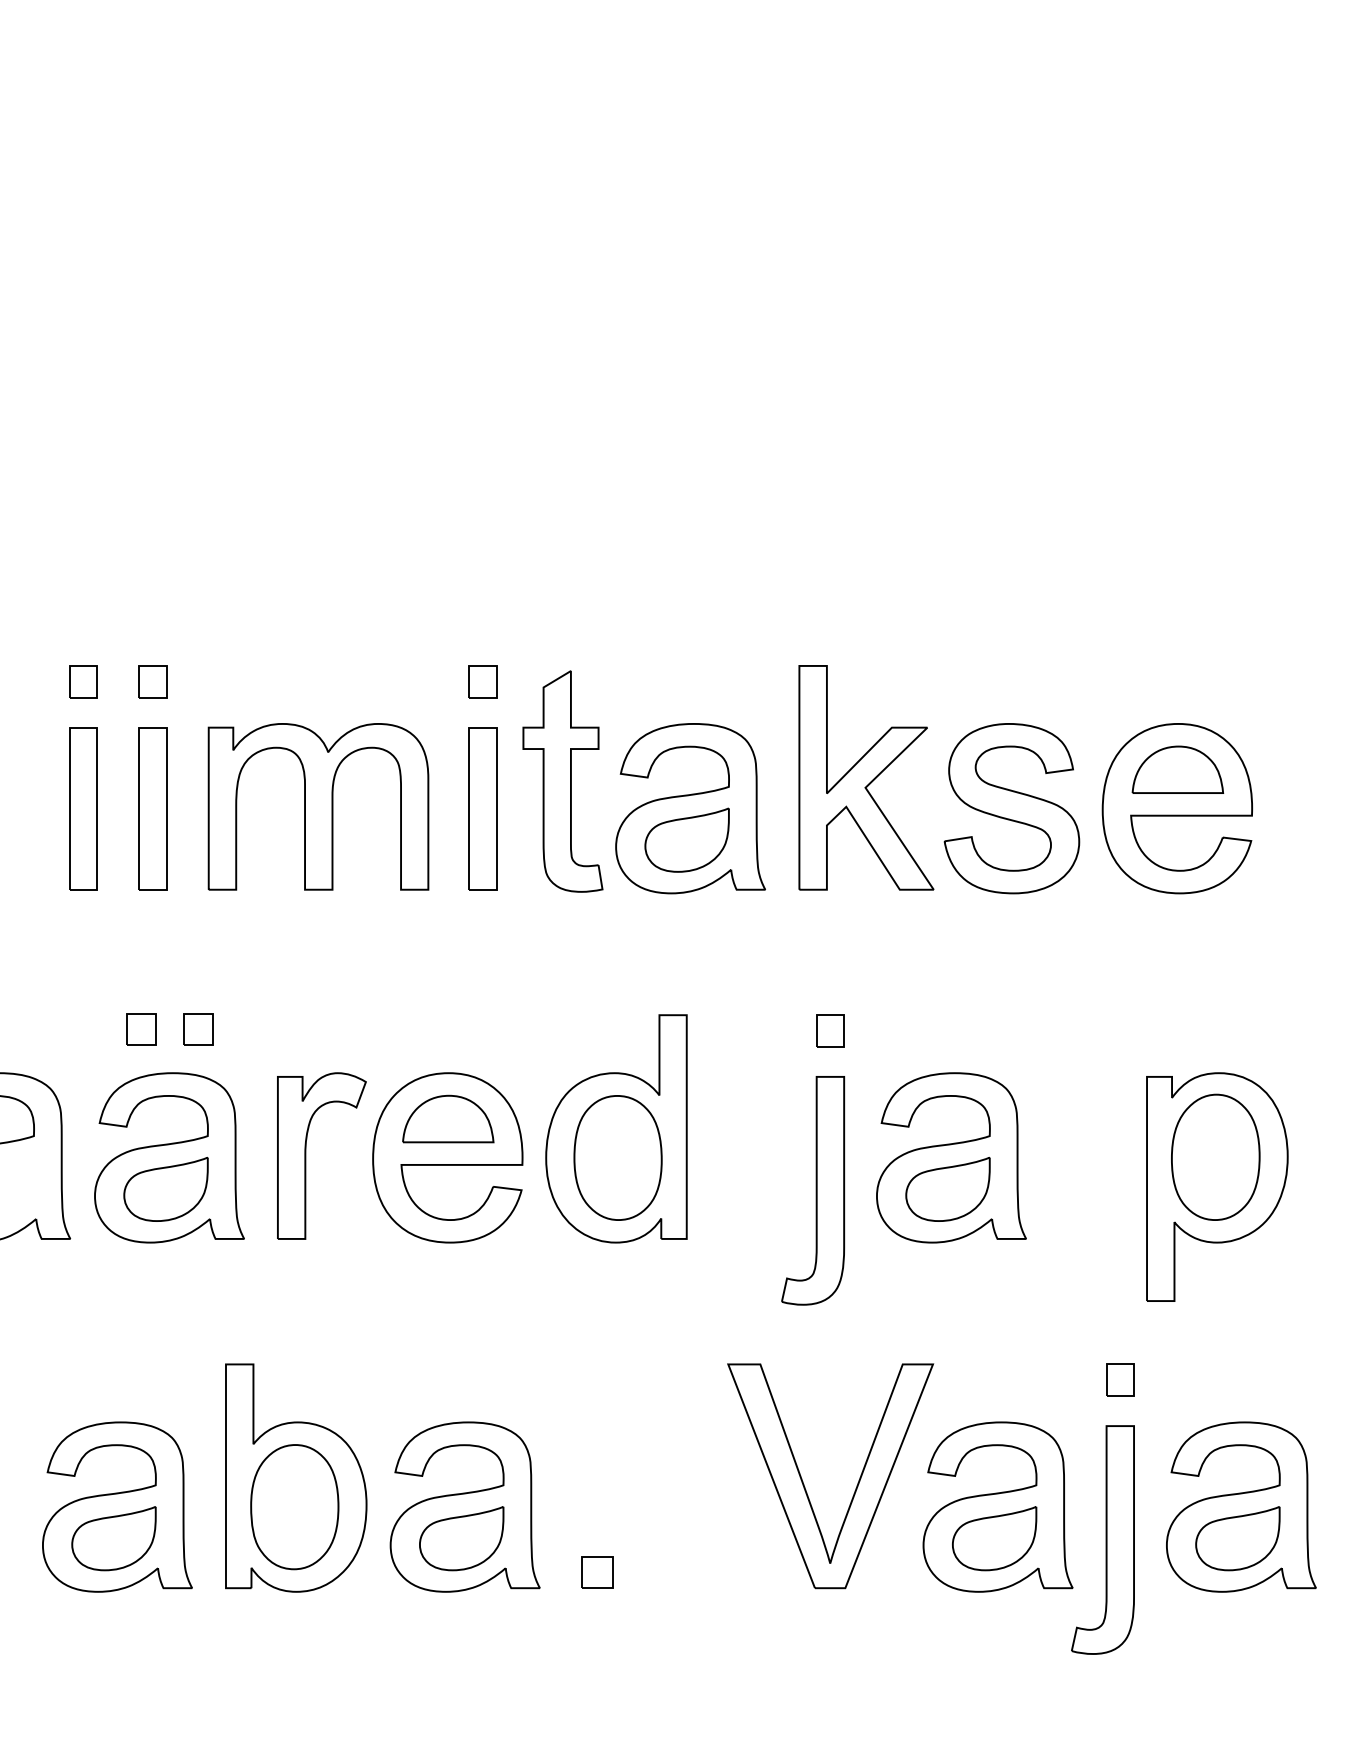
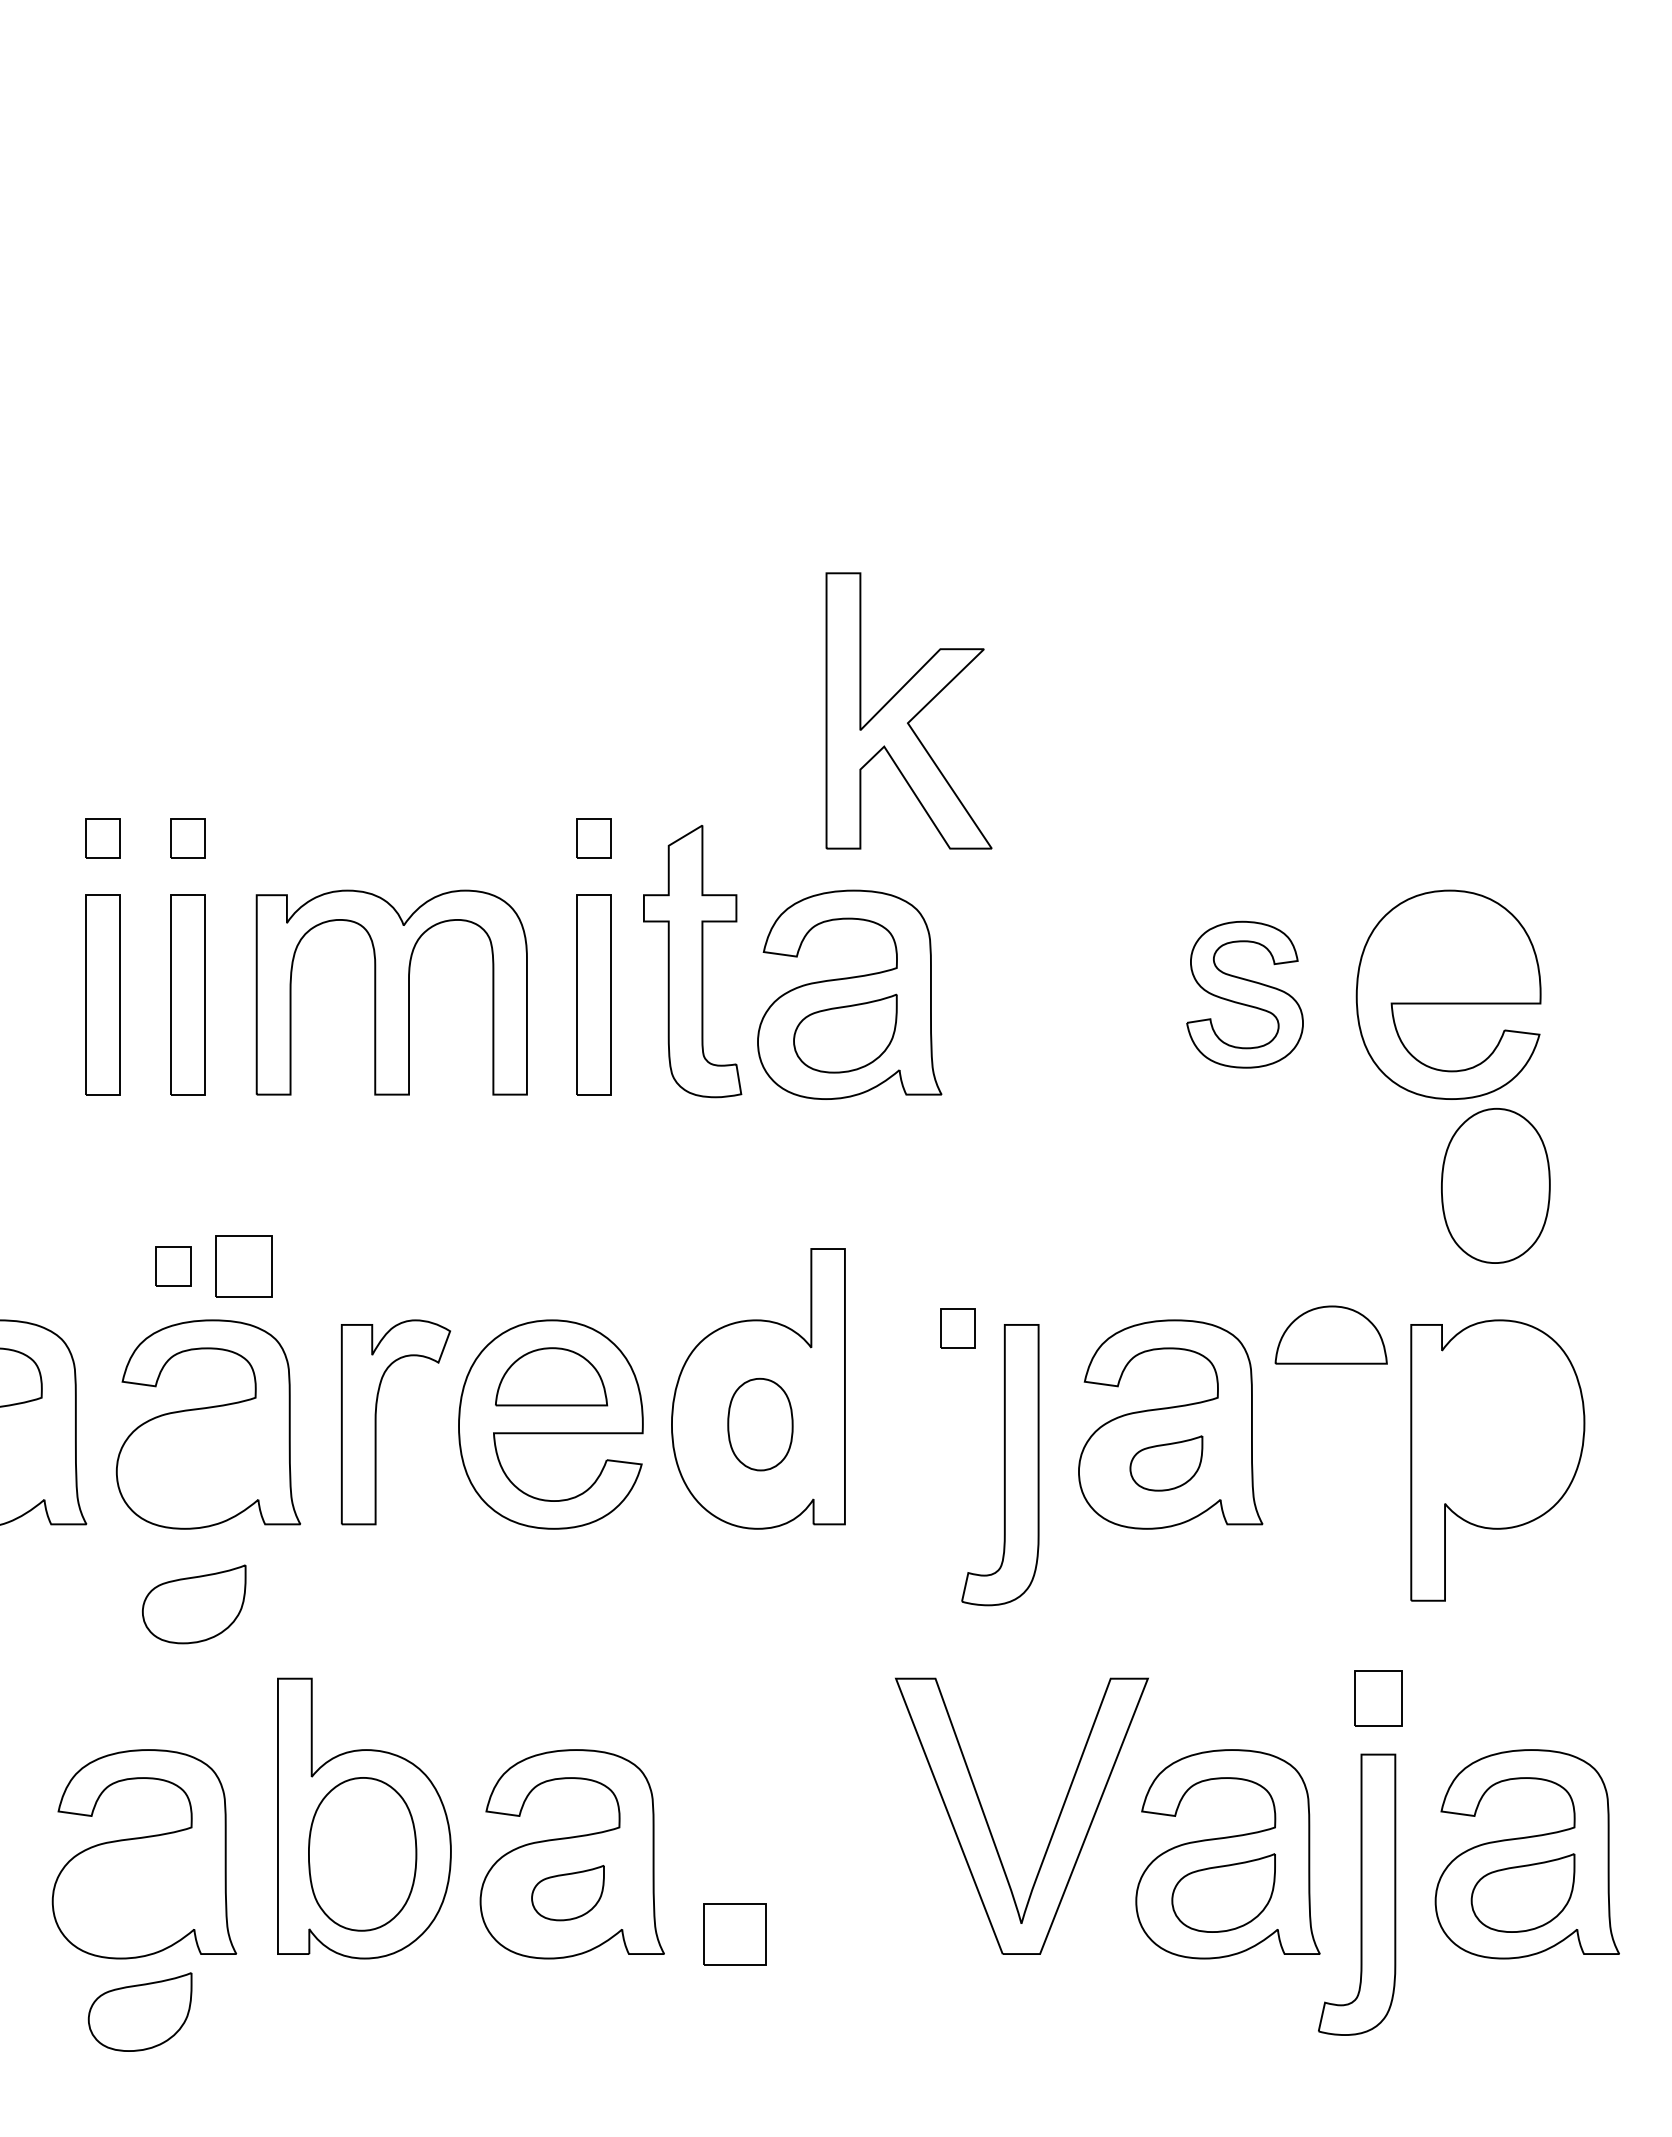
part: (1177, 769) -> (1330, 1334), moved
part: (866, 777) -> (908, 710), moved
part: (1011, 808) -> (1244, 994), size x0.7
part: (197, 1029) -> (243, 1266), size x1.6
part: (830, 1031) -> (957, 1328), moved
part: (618, 1157) -> (760, 1424), size x0.6
part: (1215, 1157) -> (1495, 1185), moved
part: (166, 1189) -> (194, 1604), moved
part: (948, 1189) -> (1166, 1463), size x0.7
part: (1120, 1380) -> (1378, 1698), size x1.4
part: (113, 1538) -> (139, 2011), moved
part: (461, 1538) -> (567, 1892), size x0.7
part: (597, 1572) -> (734, 1934), size x1.6

